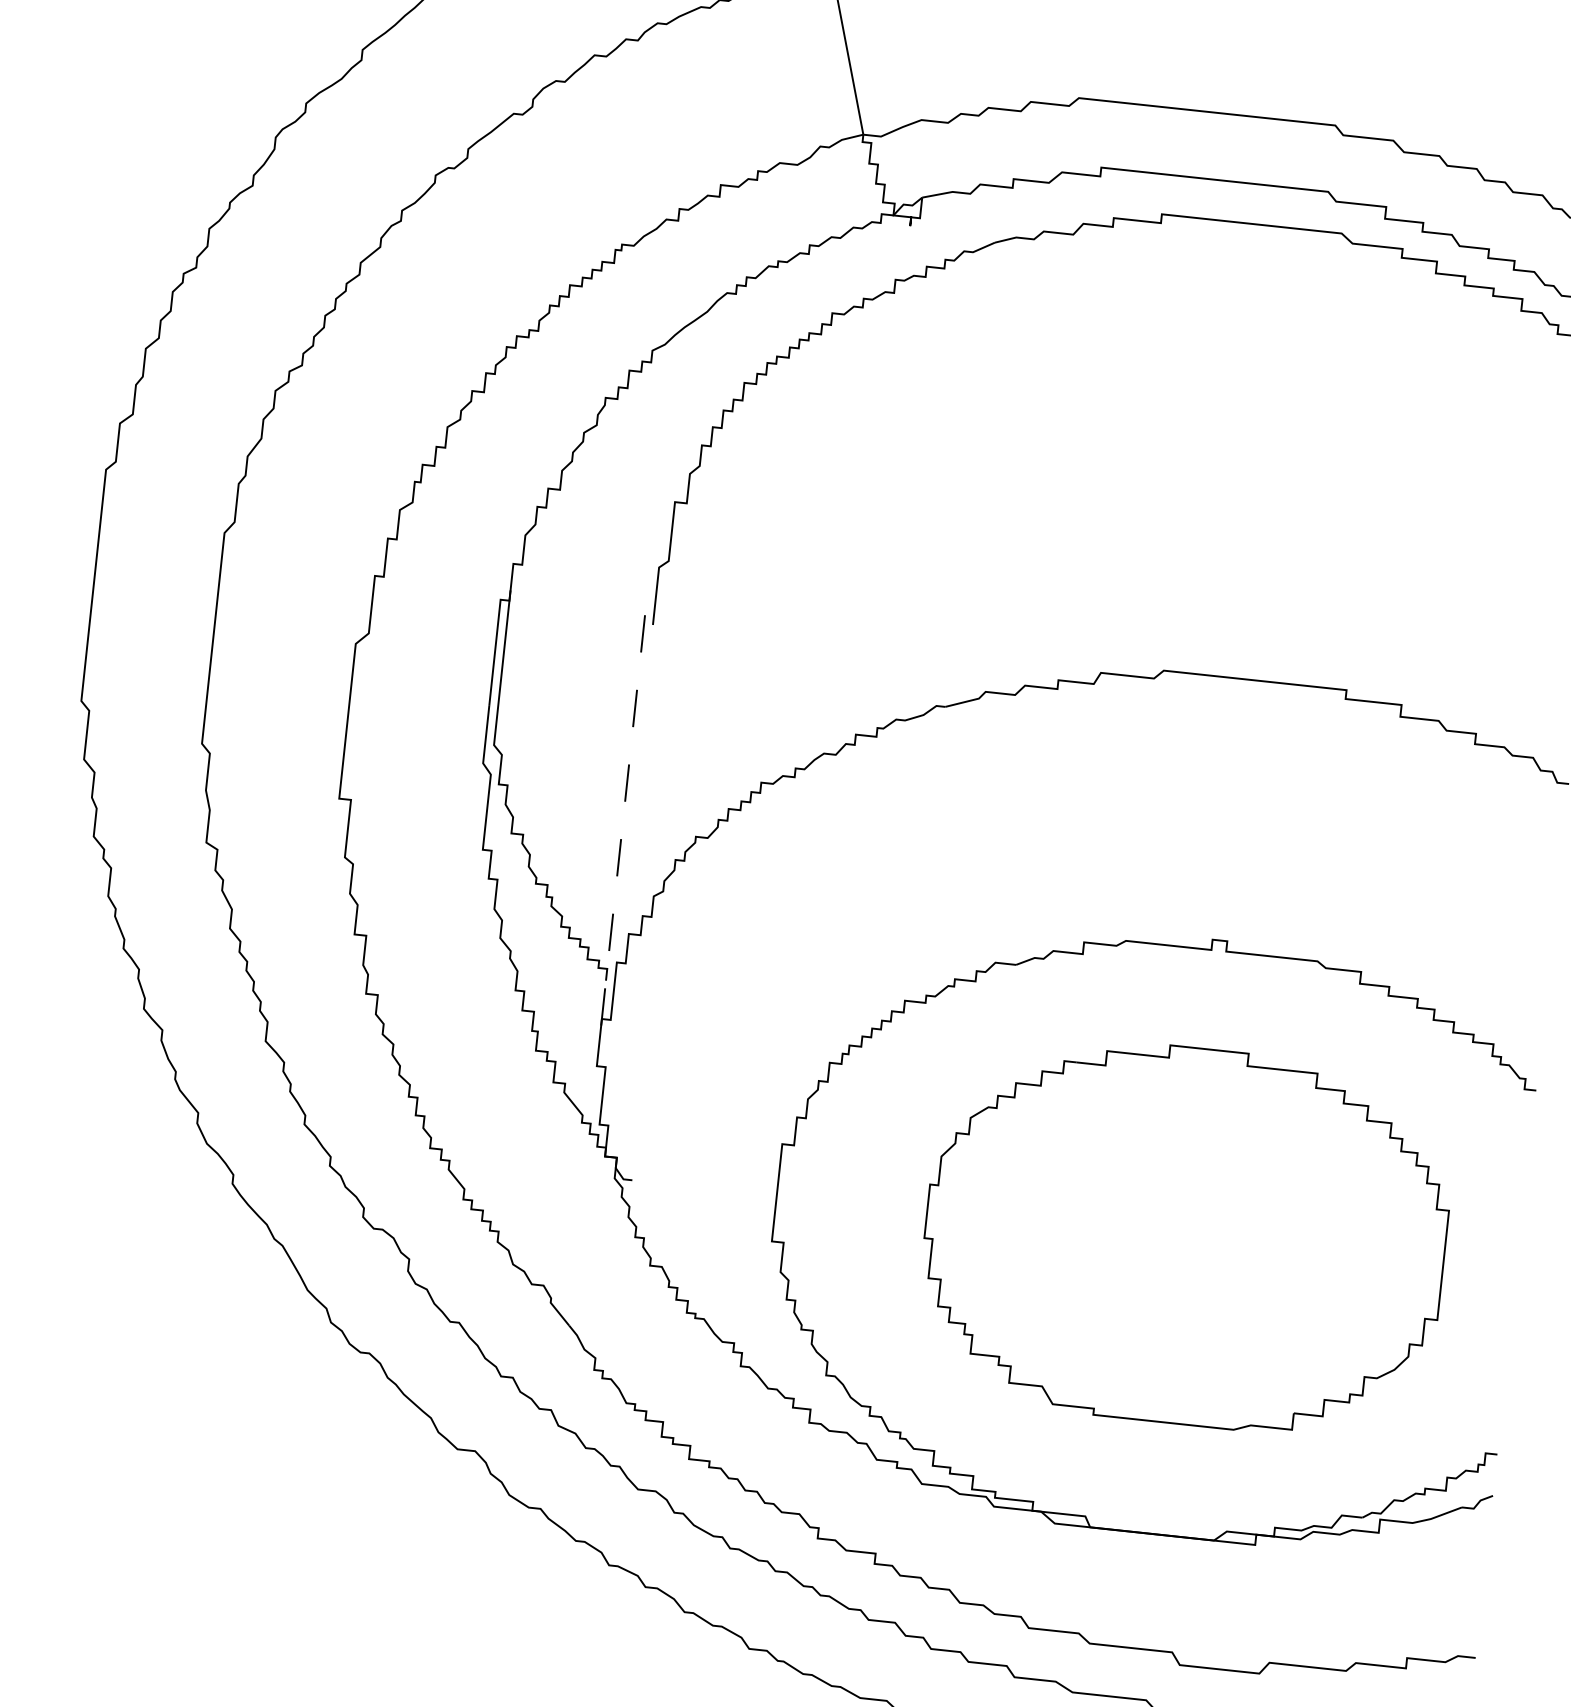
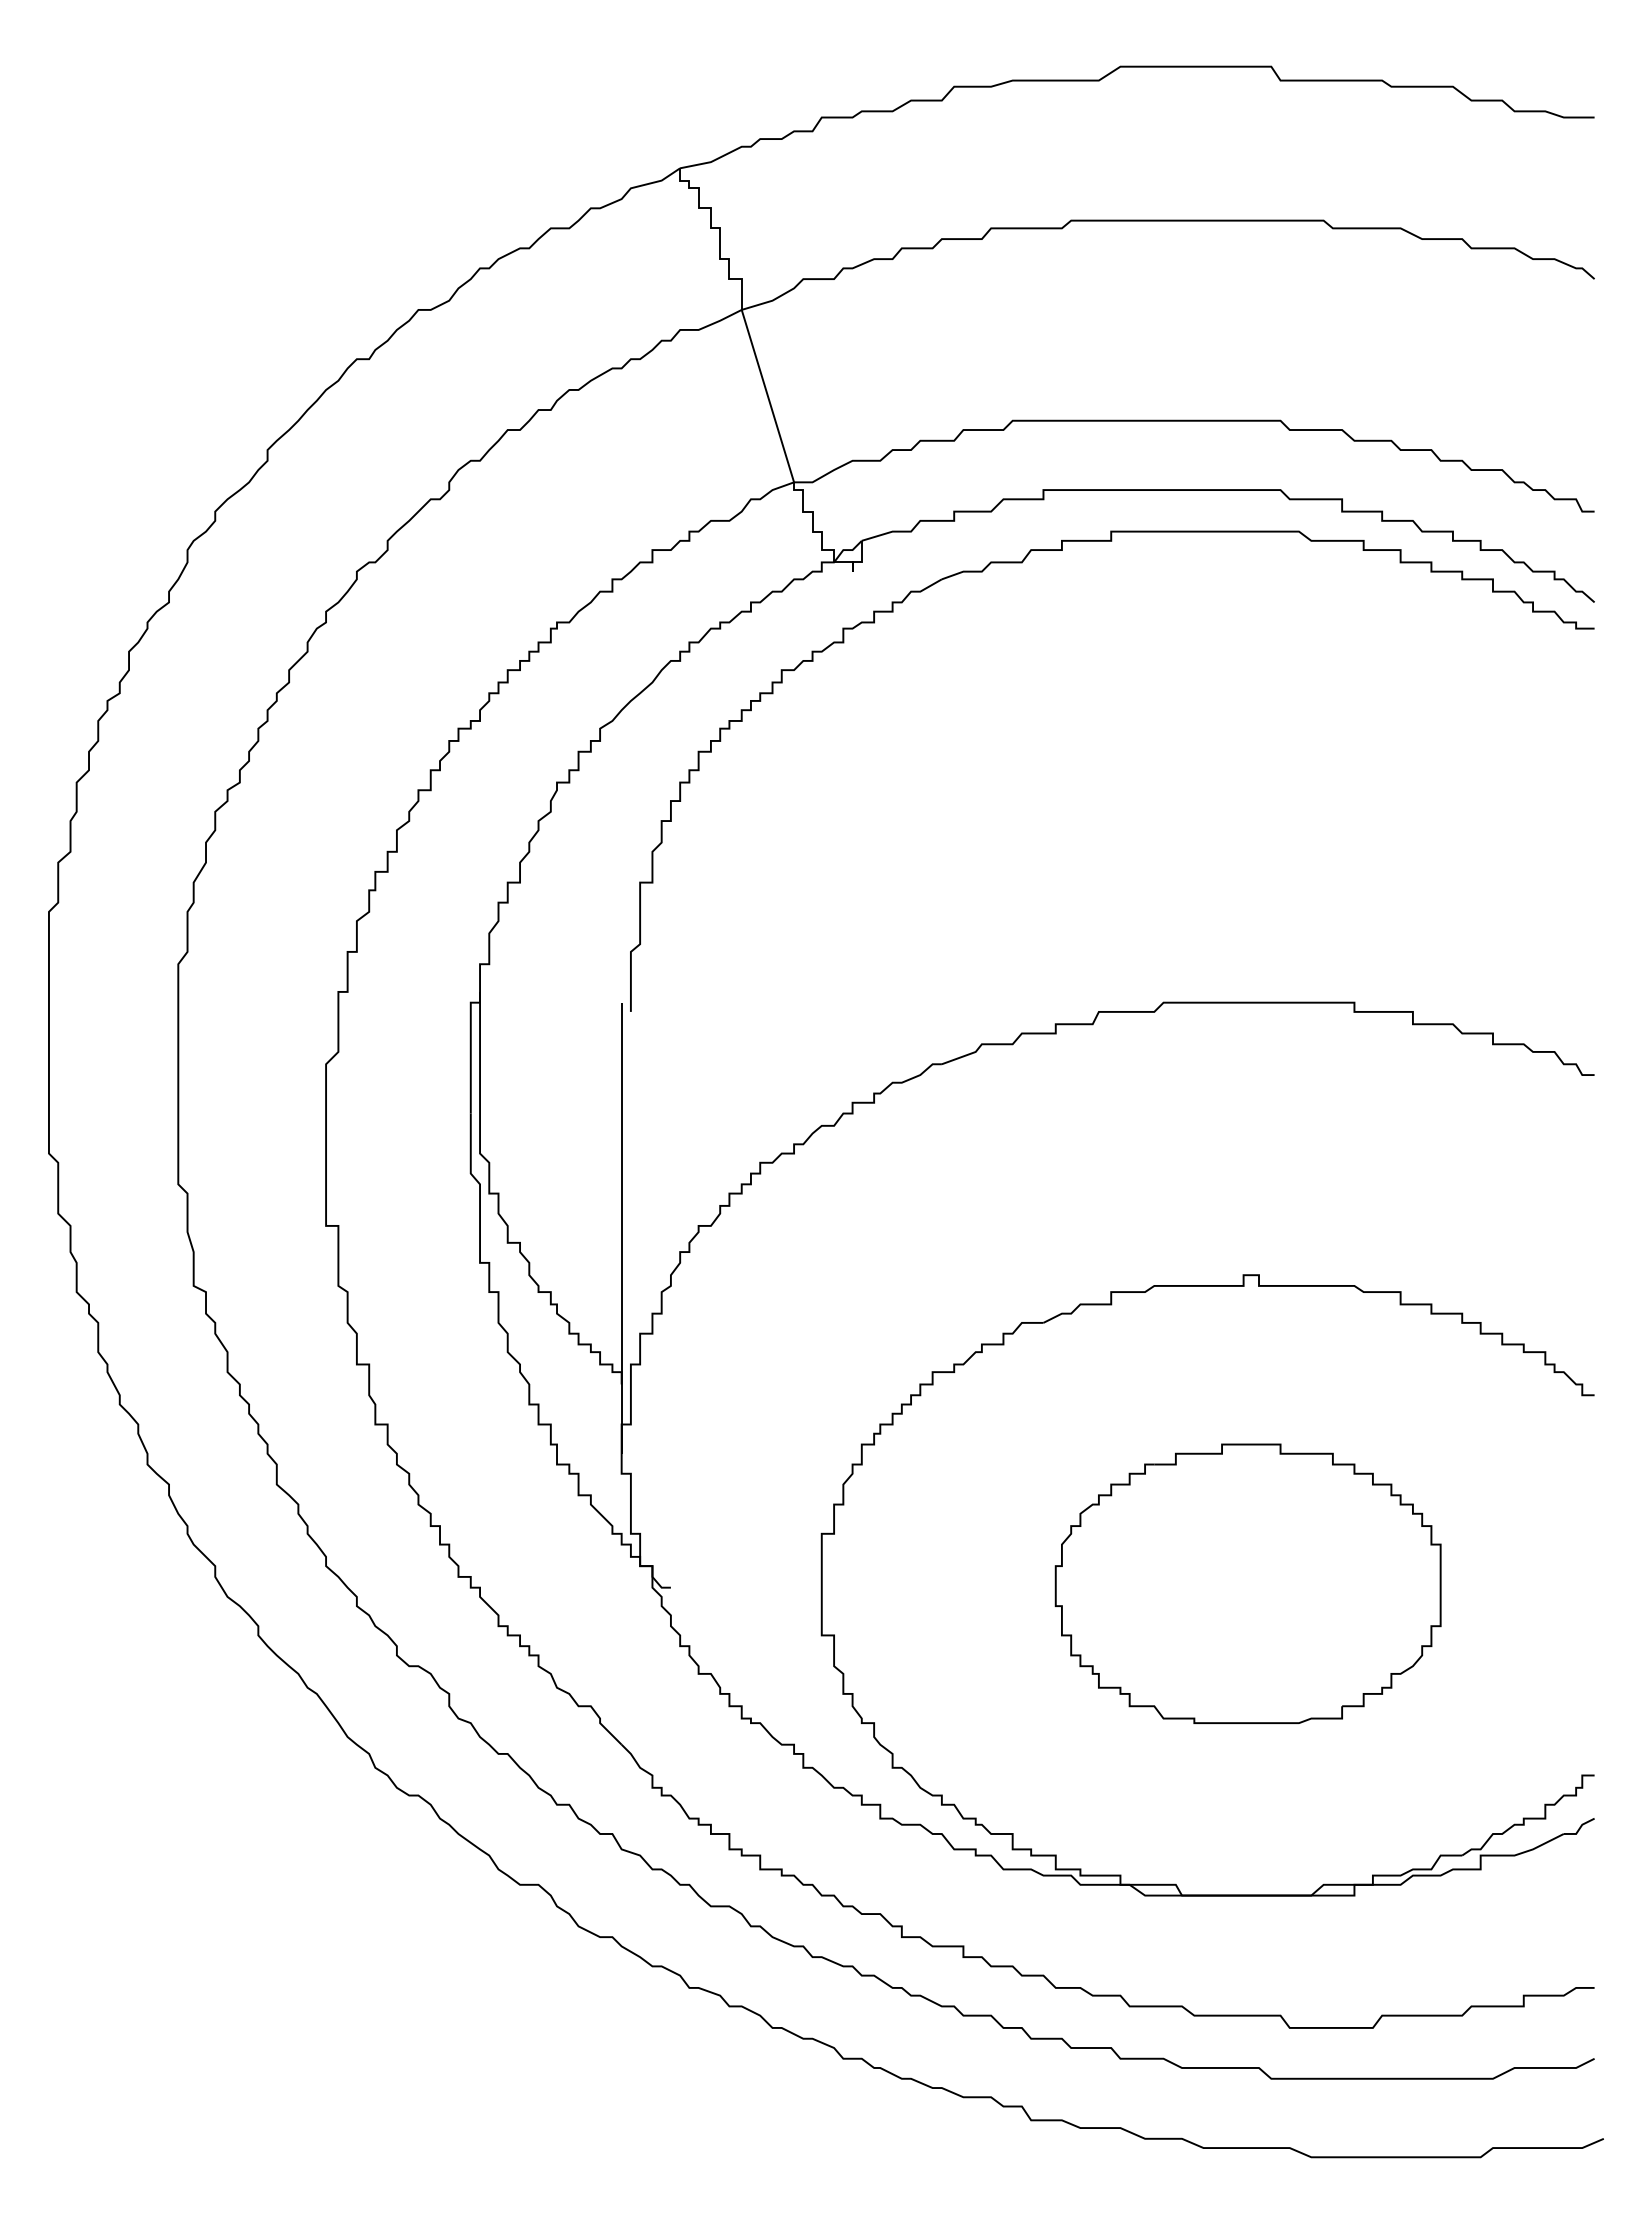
line: (621, 831) -> (621, 1228), dashed -> solid
part: (1184, 1235) -> (1247, 1583), size x0.71

